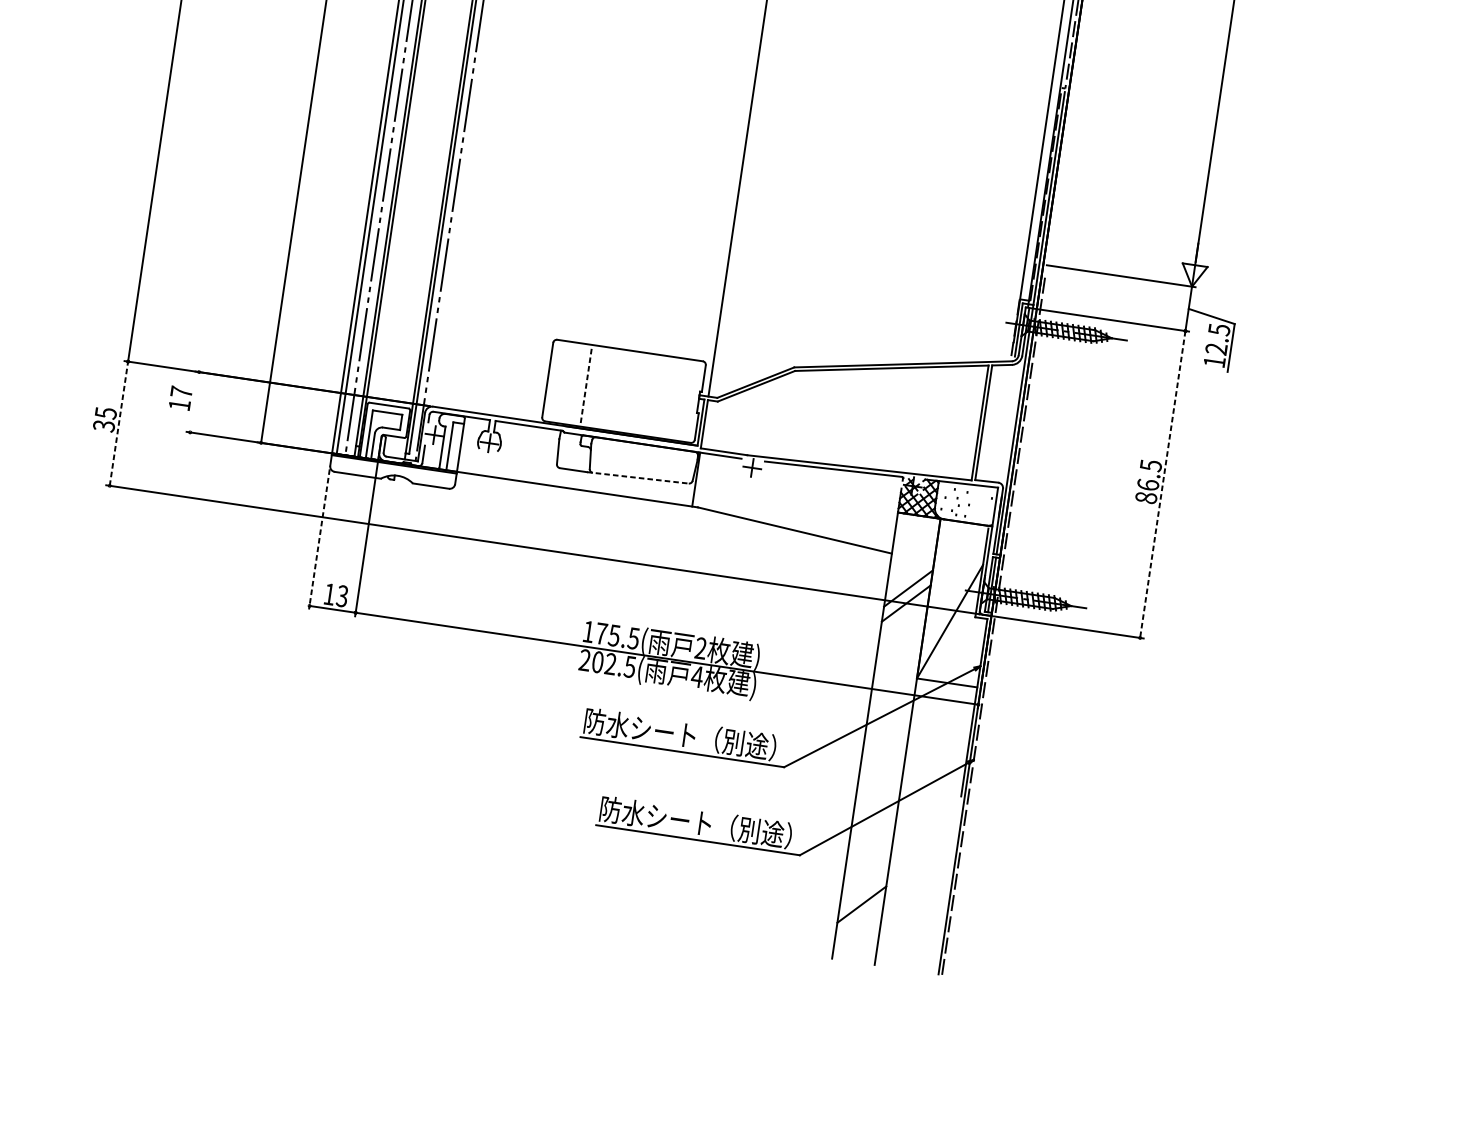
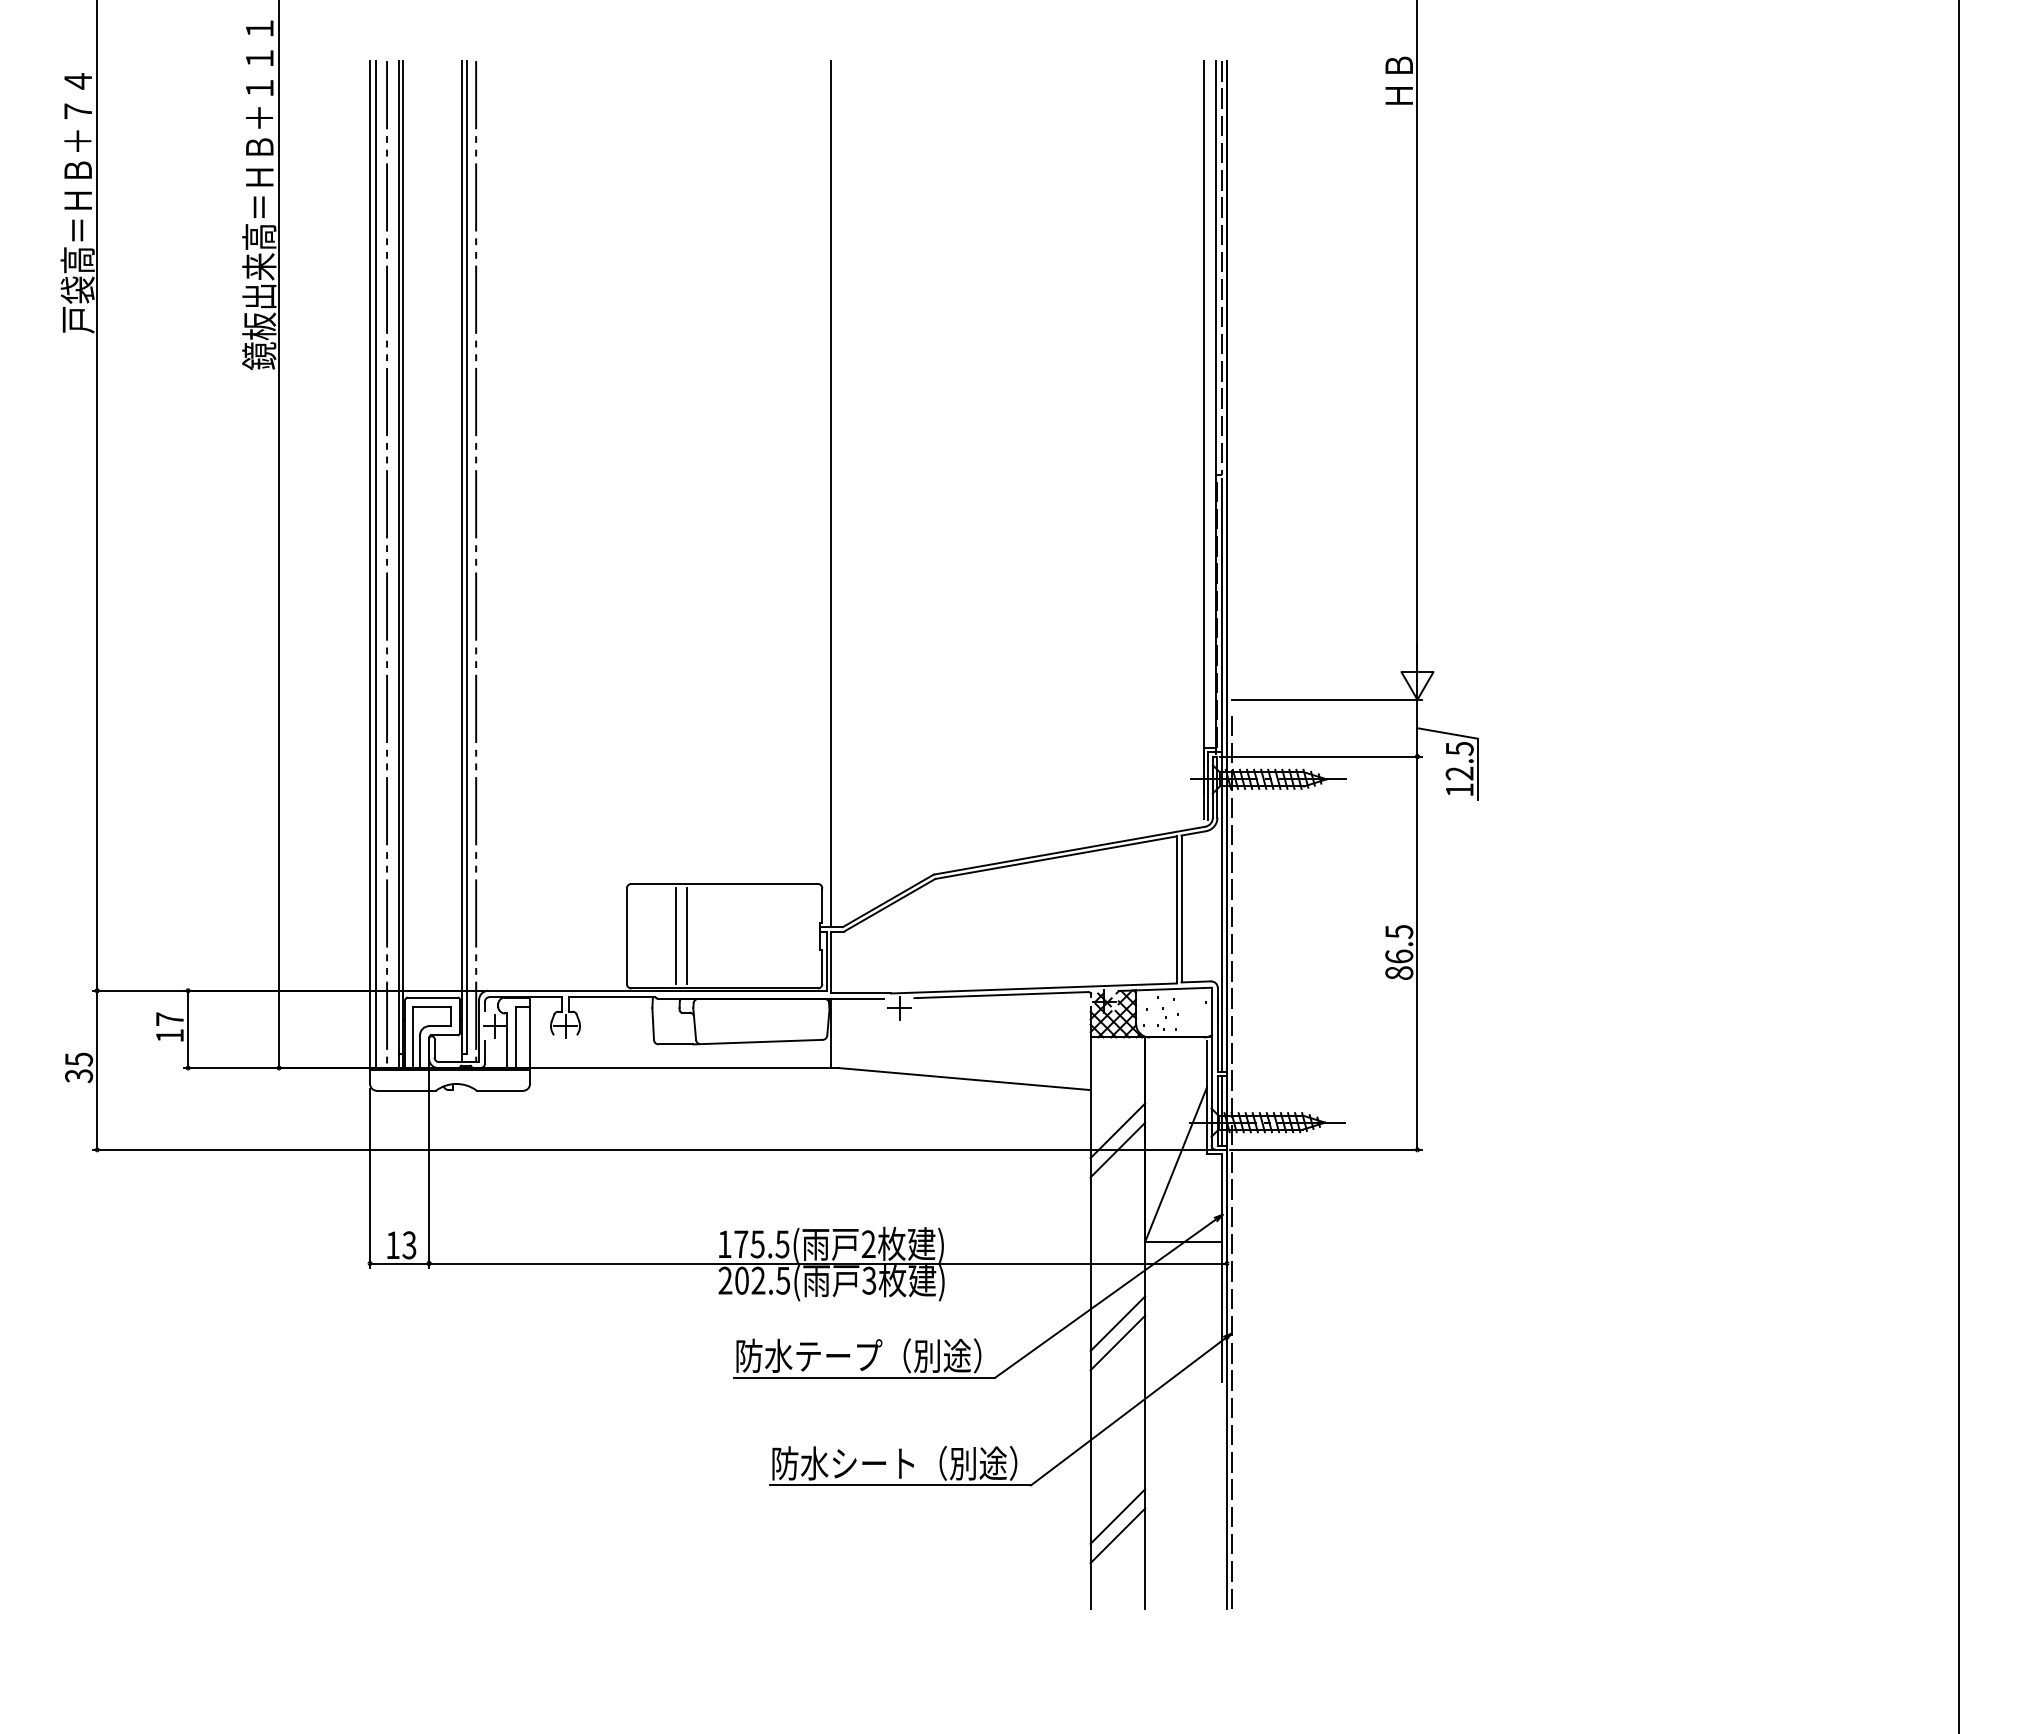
line: (586, 386) -> (676, 936), dashed -> solid
line: (594, 386) -> (686, 935), added
line: (194, 402) -> (188, 1029), added
line: (119, 423) -> (97, 1070), dashed -> solid
line: (638, 478) -> (758, 1042), dashed -> solid
line: (1162, 484) -> (1417, 953), dashed -> solid
line: (319, 539) -> (370, 1178), dashed -> solid
text: (696, 676) -> (868, 1280), 4 -> 3
text: (665, 731) -> (839, 1355), 防水シート（別途） -> 防水テープ（別途）
line: (886, 738) -> (1117, 1323), added
line: (883, 753) -> (1117, 1342), added
line: (863, 889) -> (1117, 1516), added

